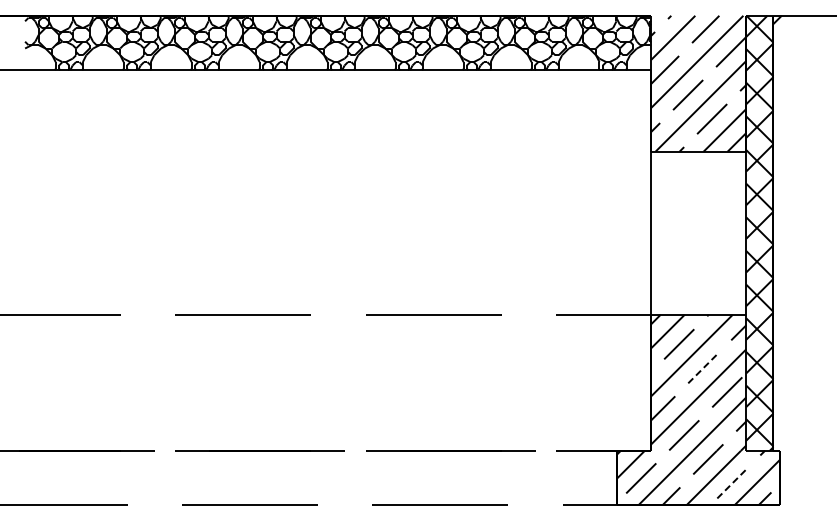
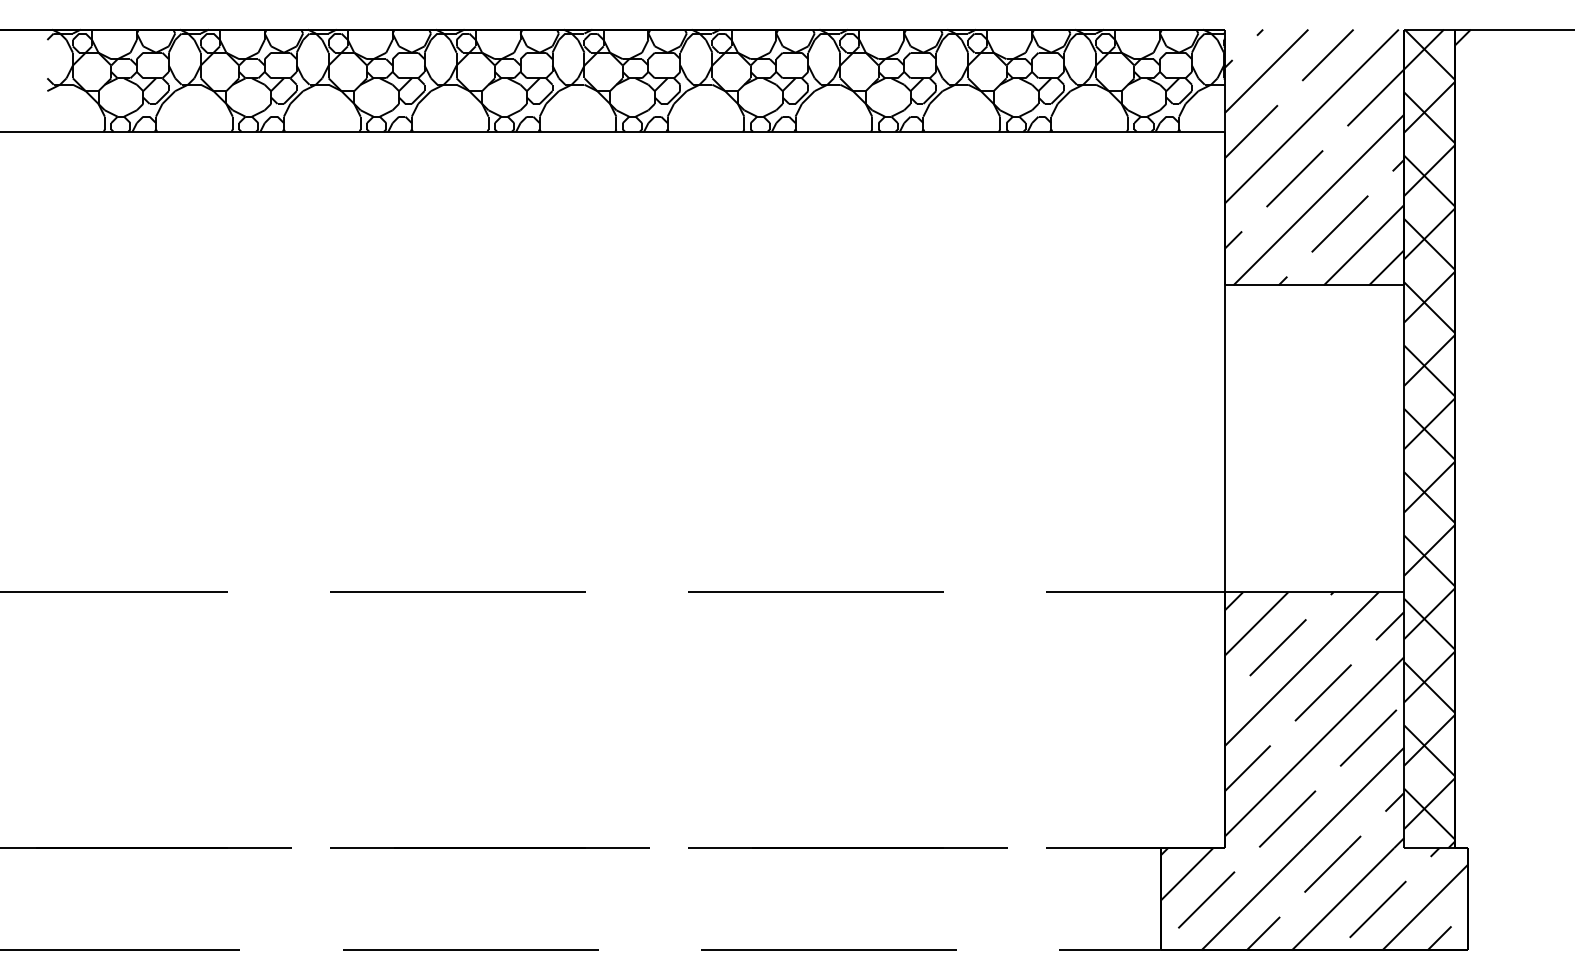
line: (703, 367) -> (1323, 691), dashed -> solid
line: (732, 483) -> (1378, 909), dashed -> solid

